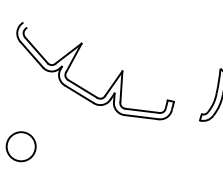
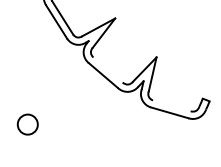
line: (82, 88) -> (108, 69), removed
line: (142, 110) -> (172, 105), removed
circle: (20, 146) -> (27, 124), size x0.6

